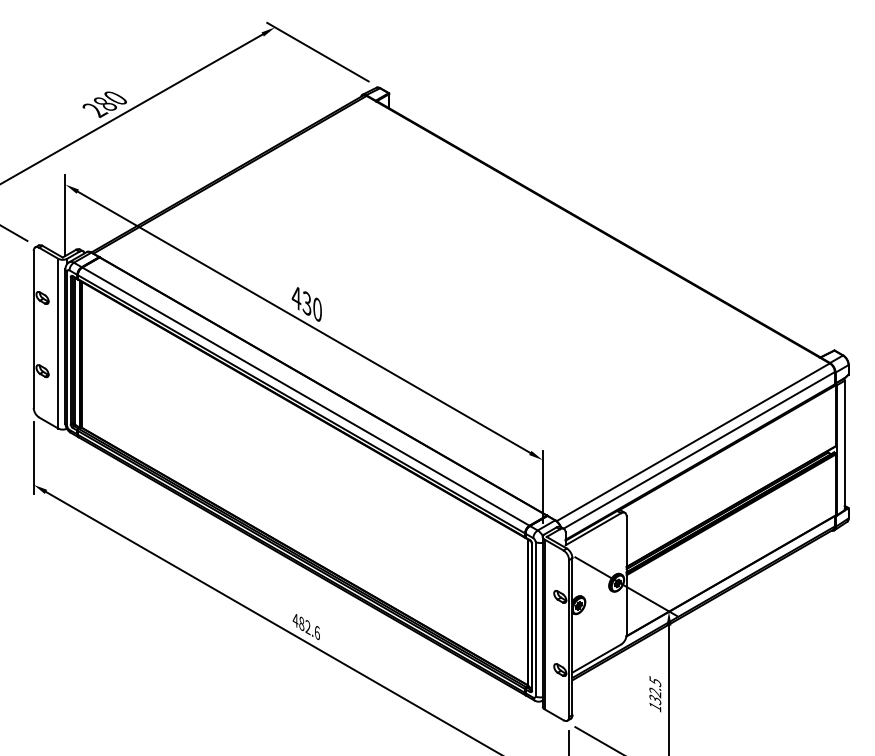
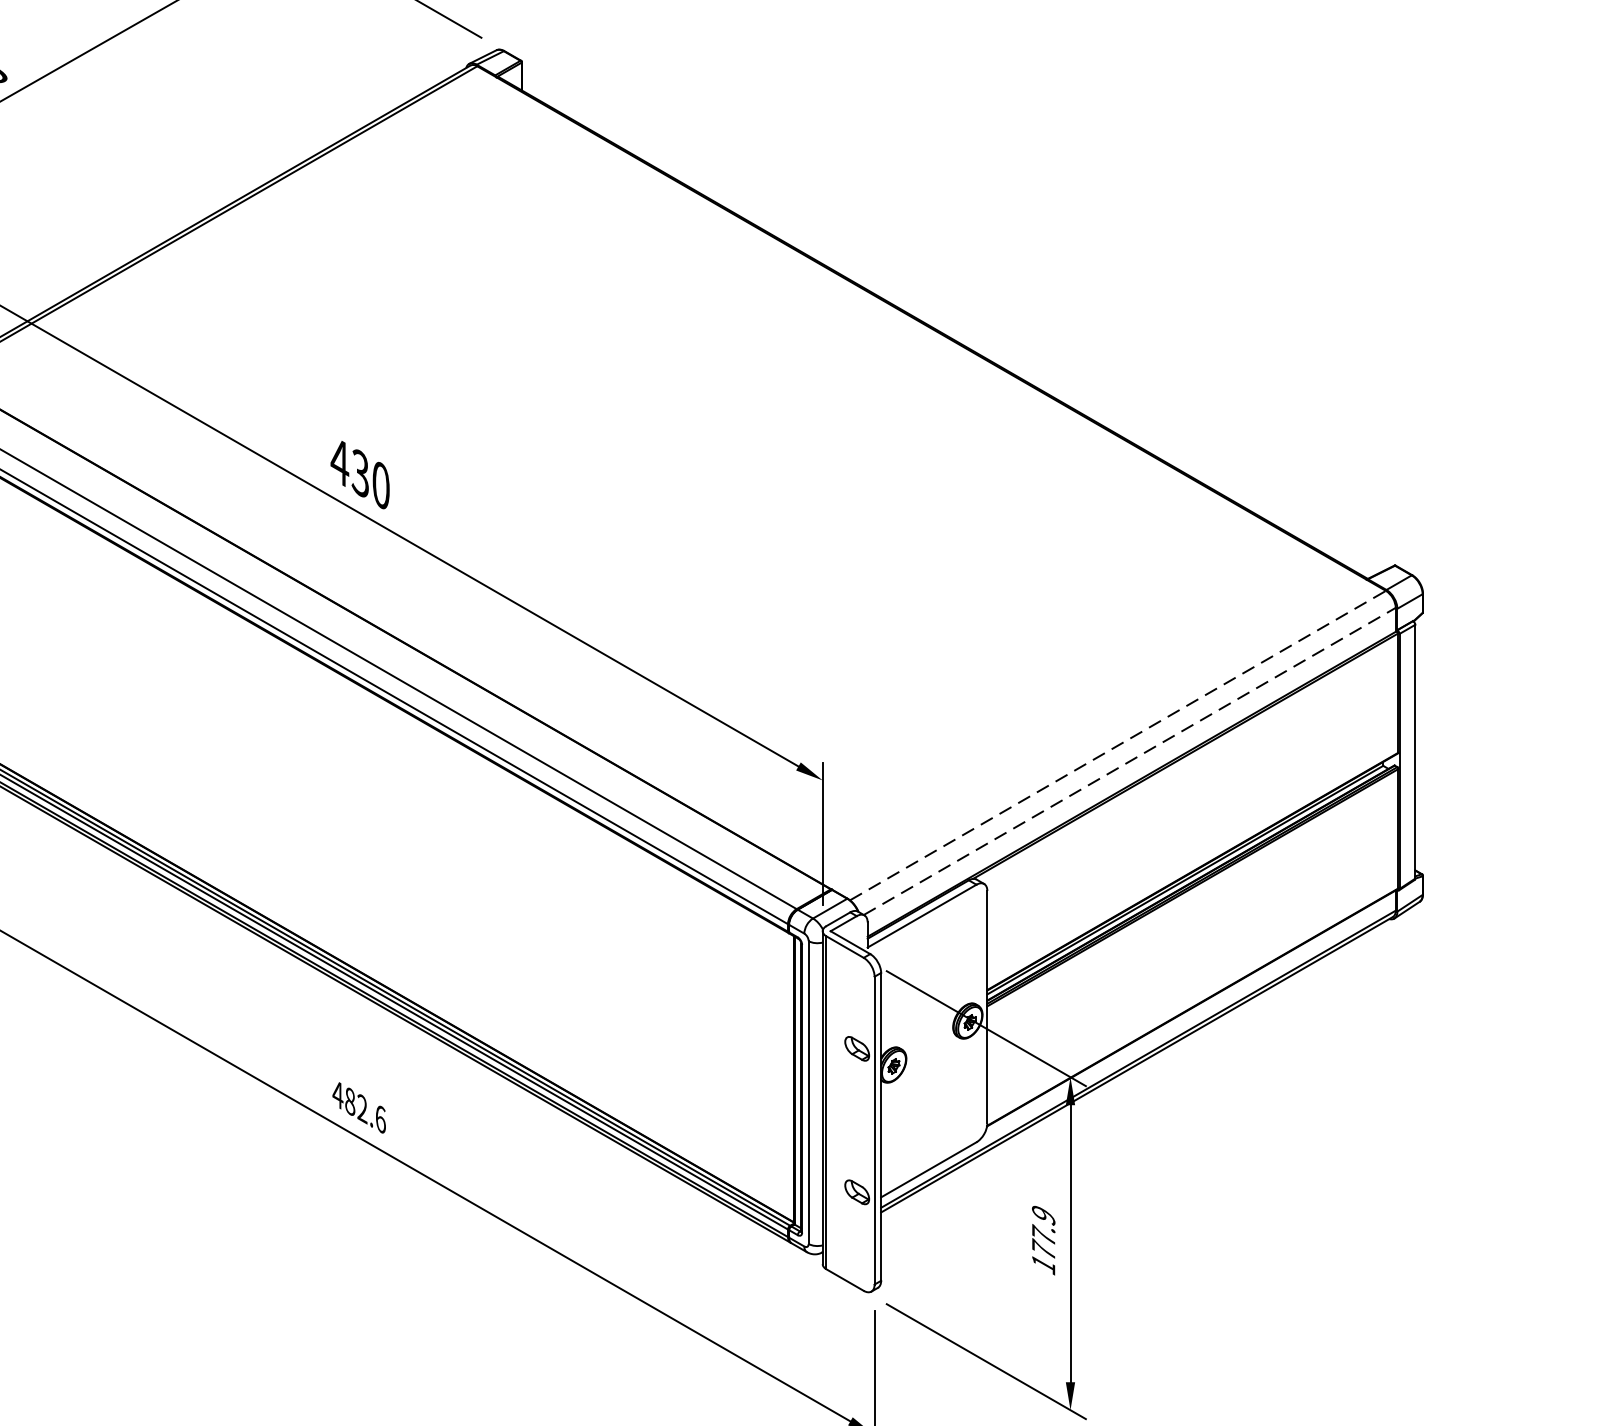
line: (693, 442) -> (1118, 745), solid -> dashed
line: (699, 450) -> (1130, 761), solid -> dashed
text: (655, 690) -> (1043, 1232), 132.5 -> 177.9

